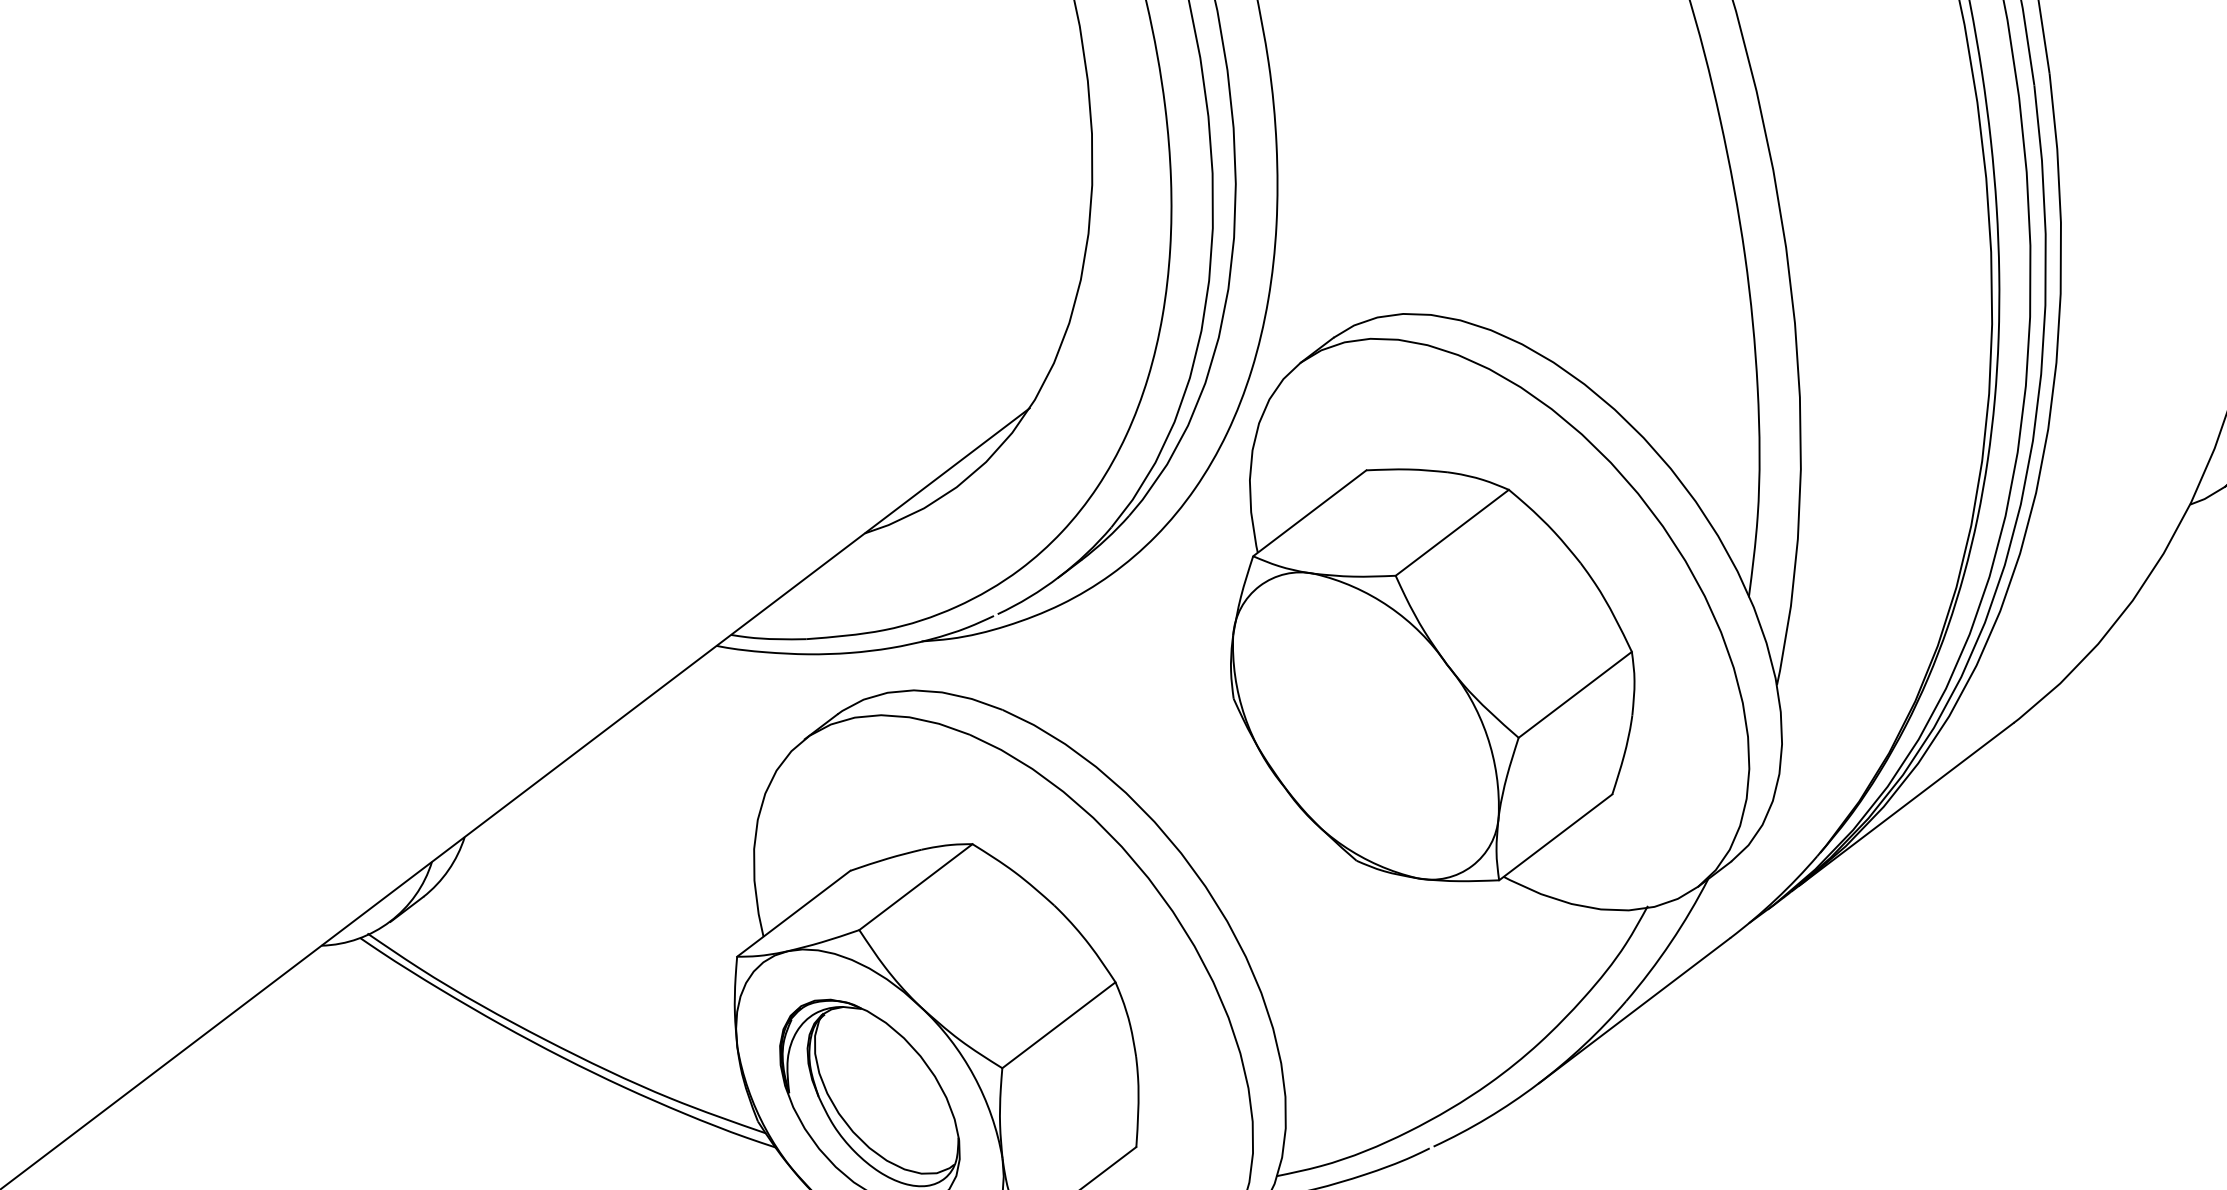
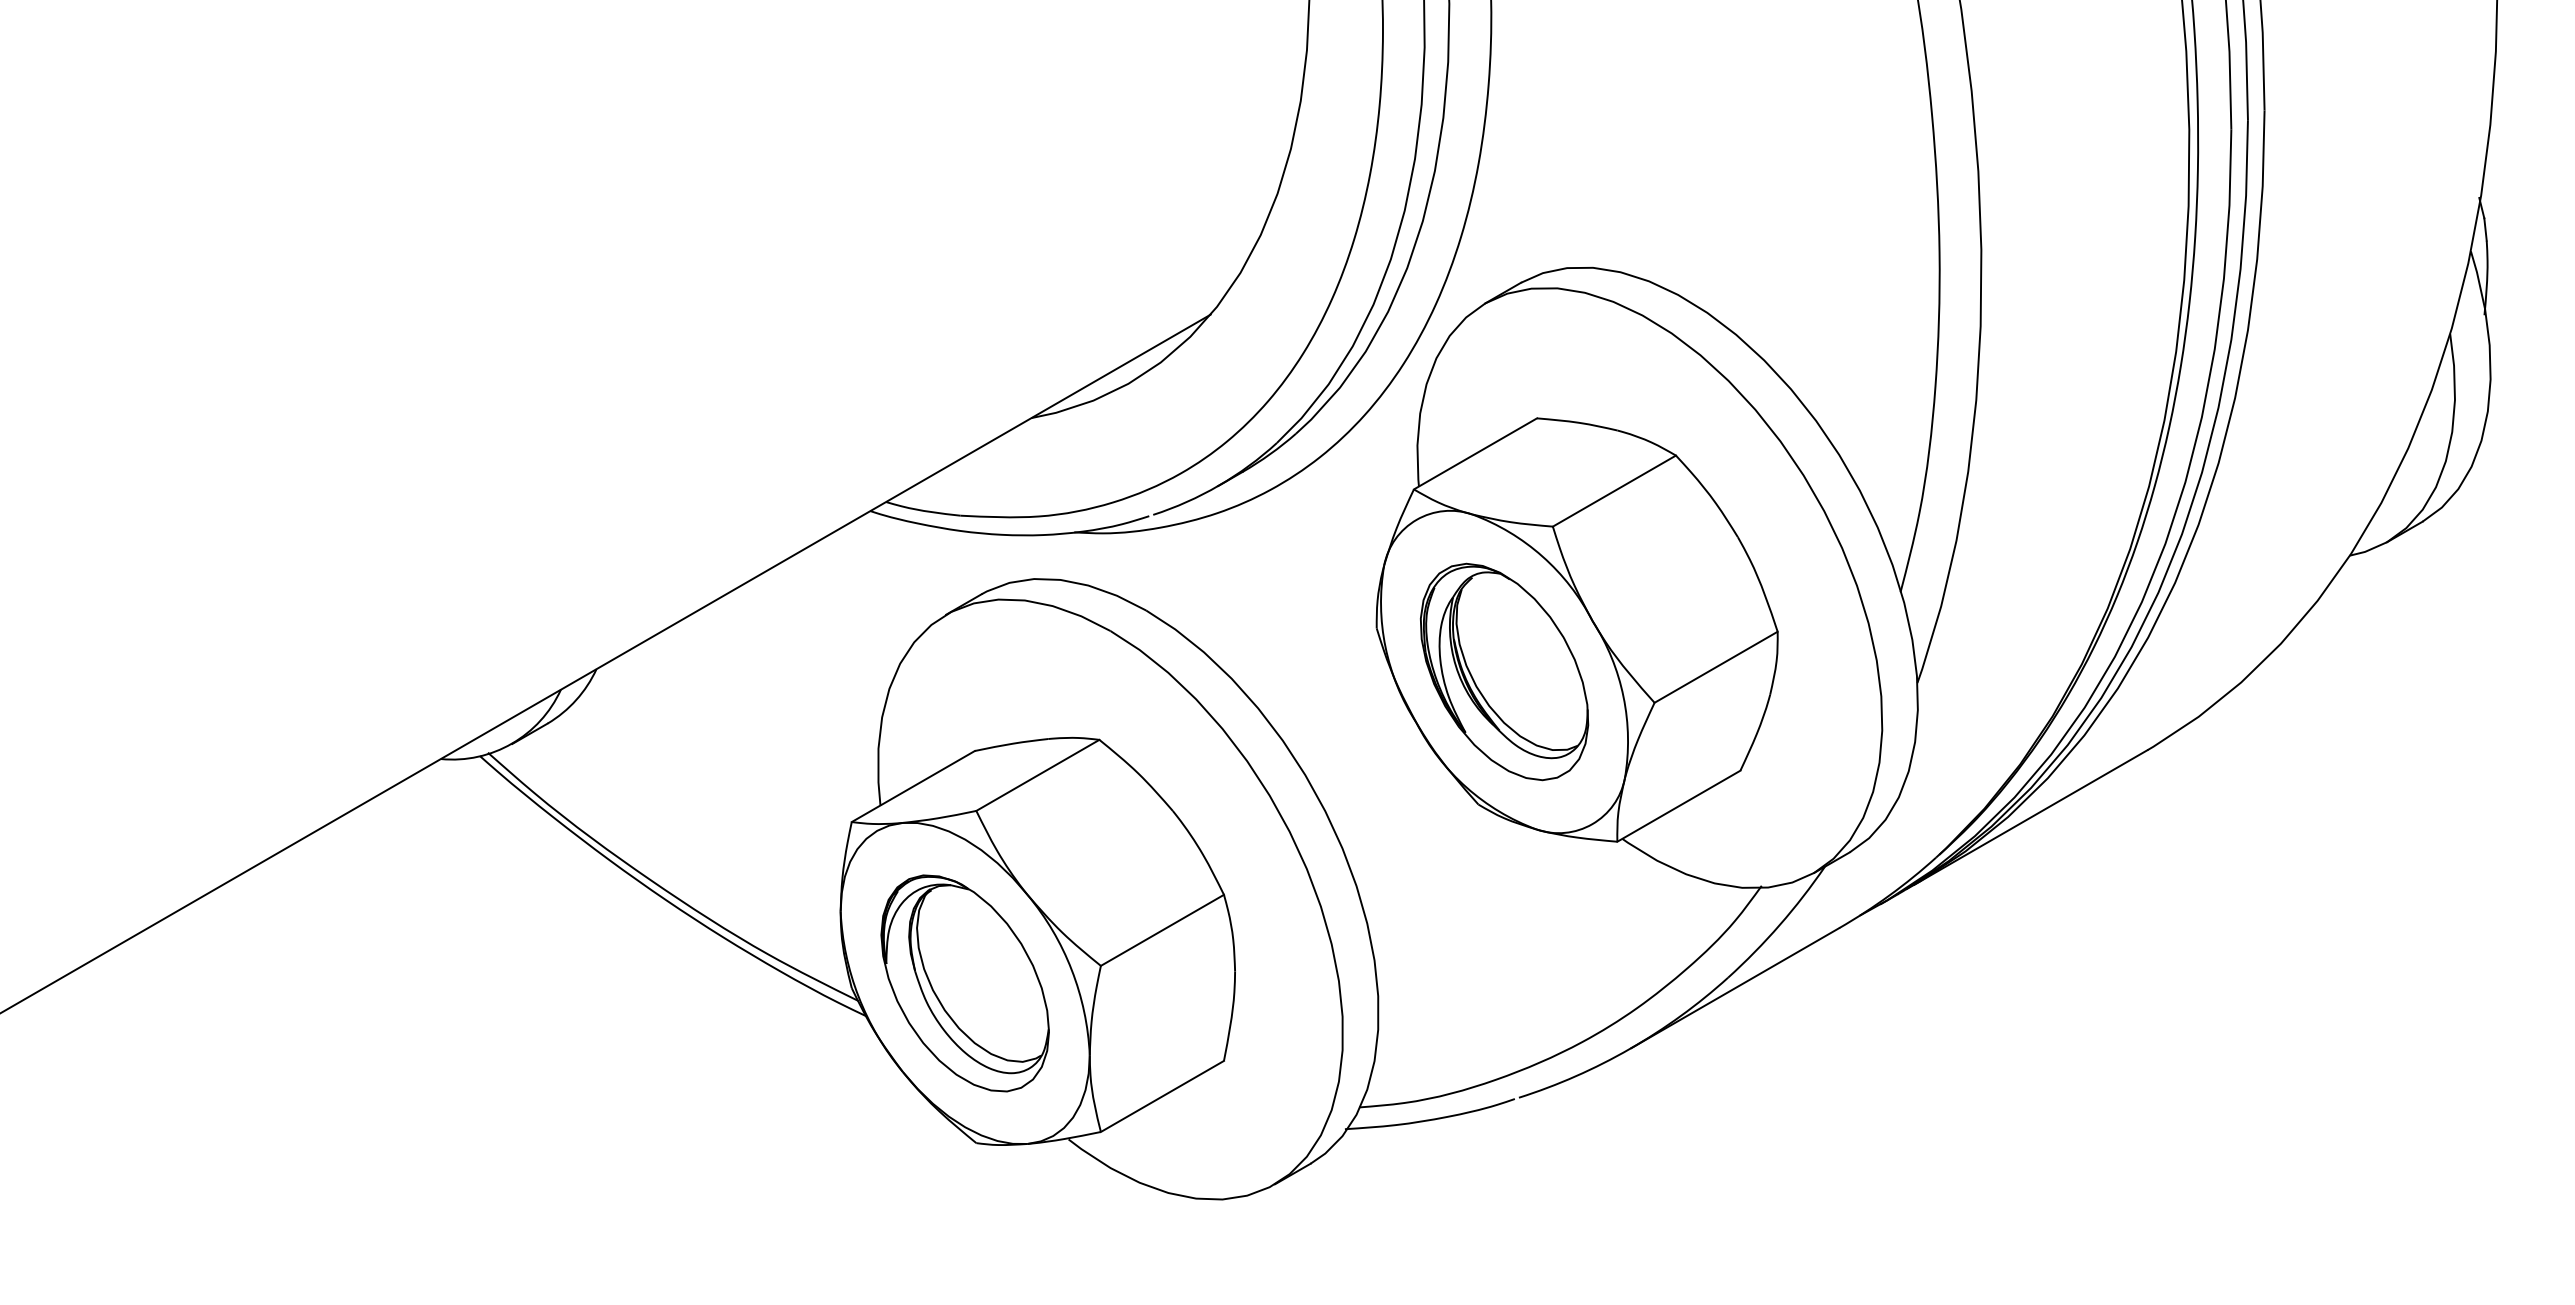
part: (1365, 725) -> (1504, 671), added

